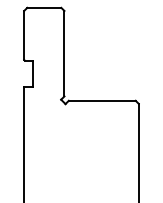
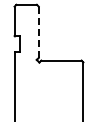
line: (64, 54) -> (38, 32), solid -> dashed

